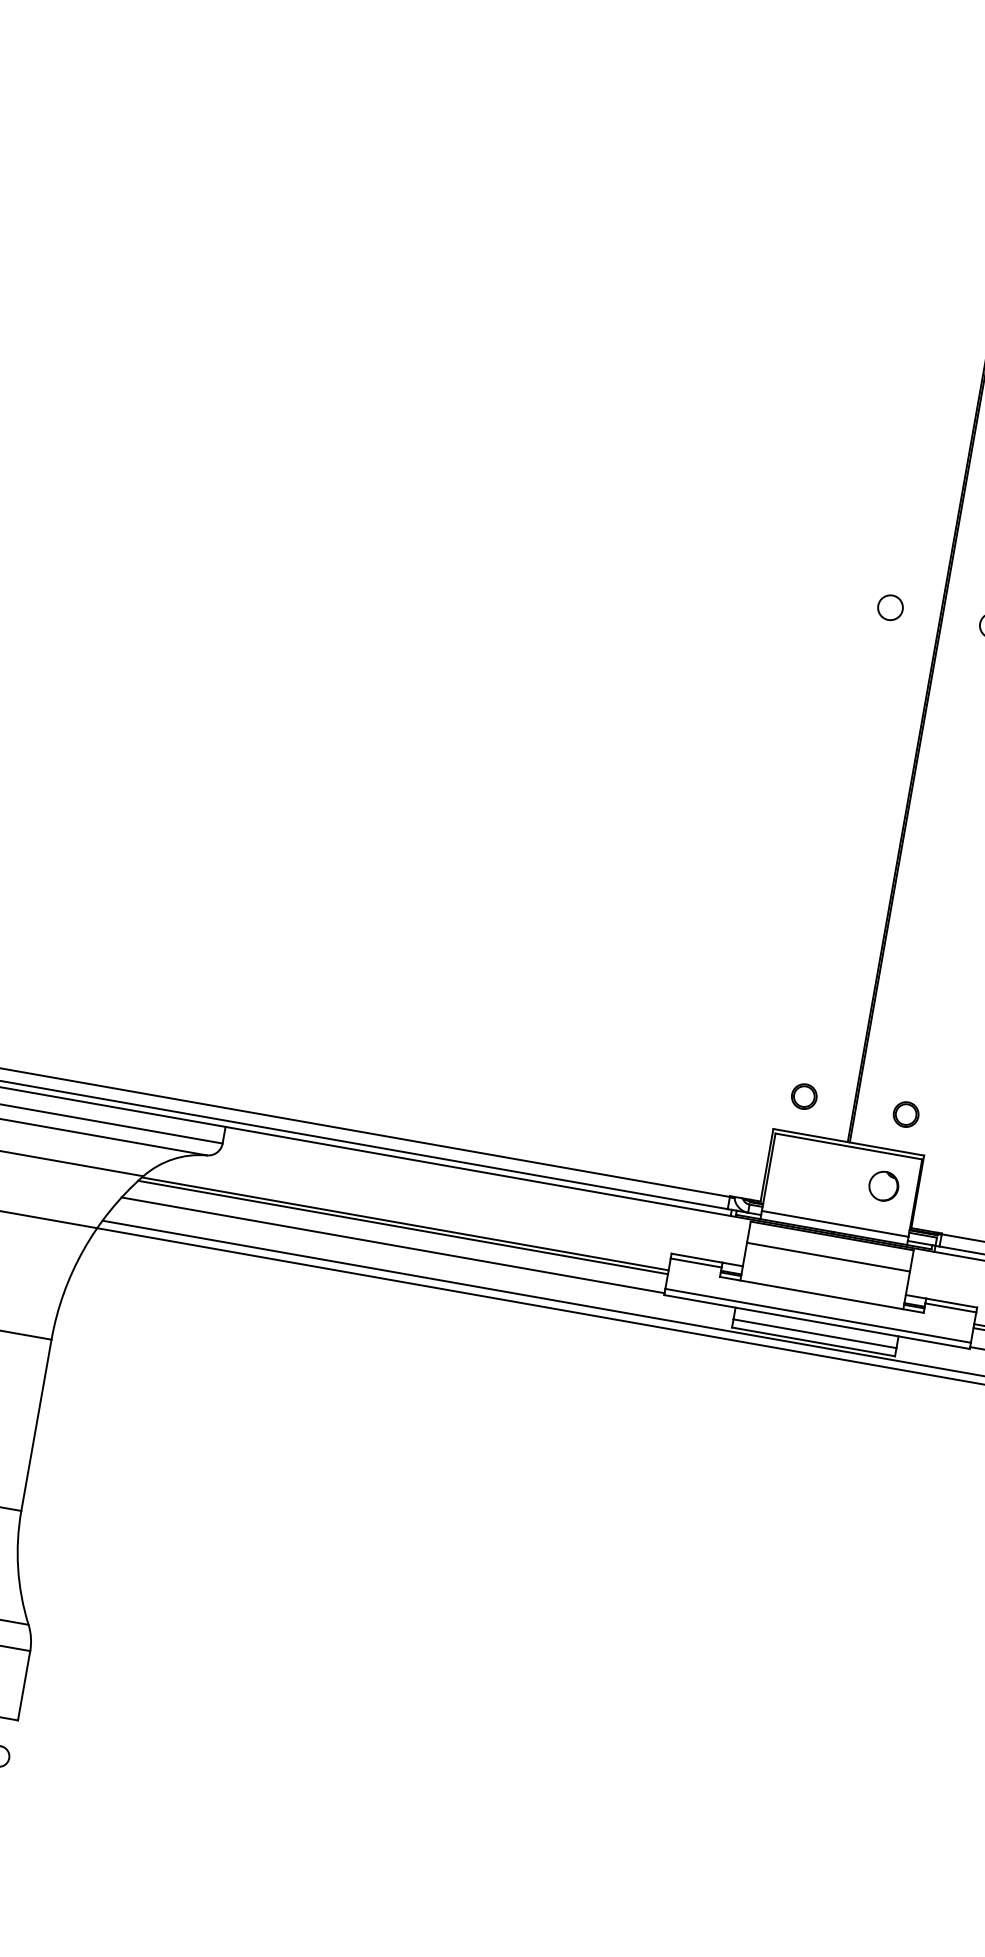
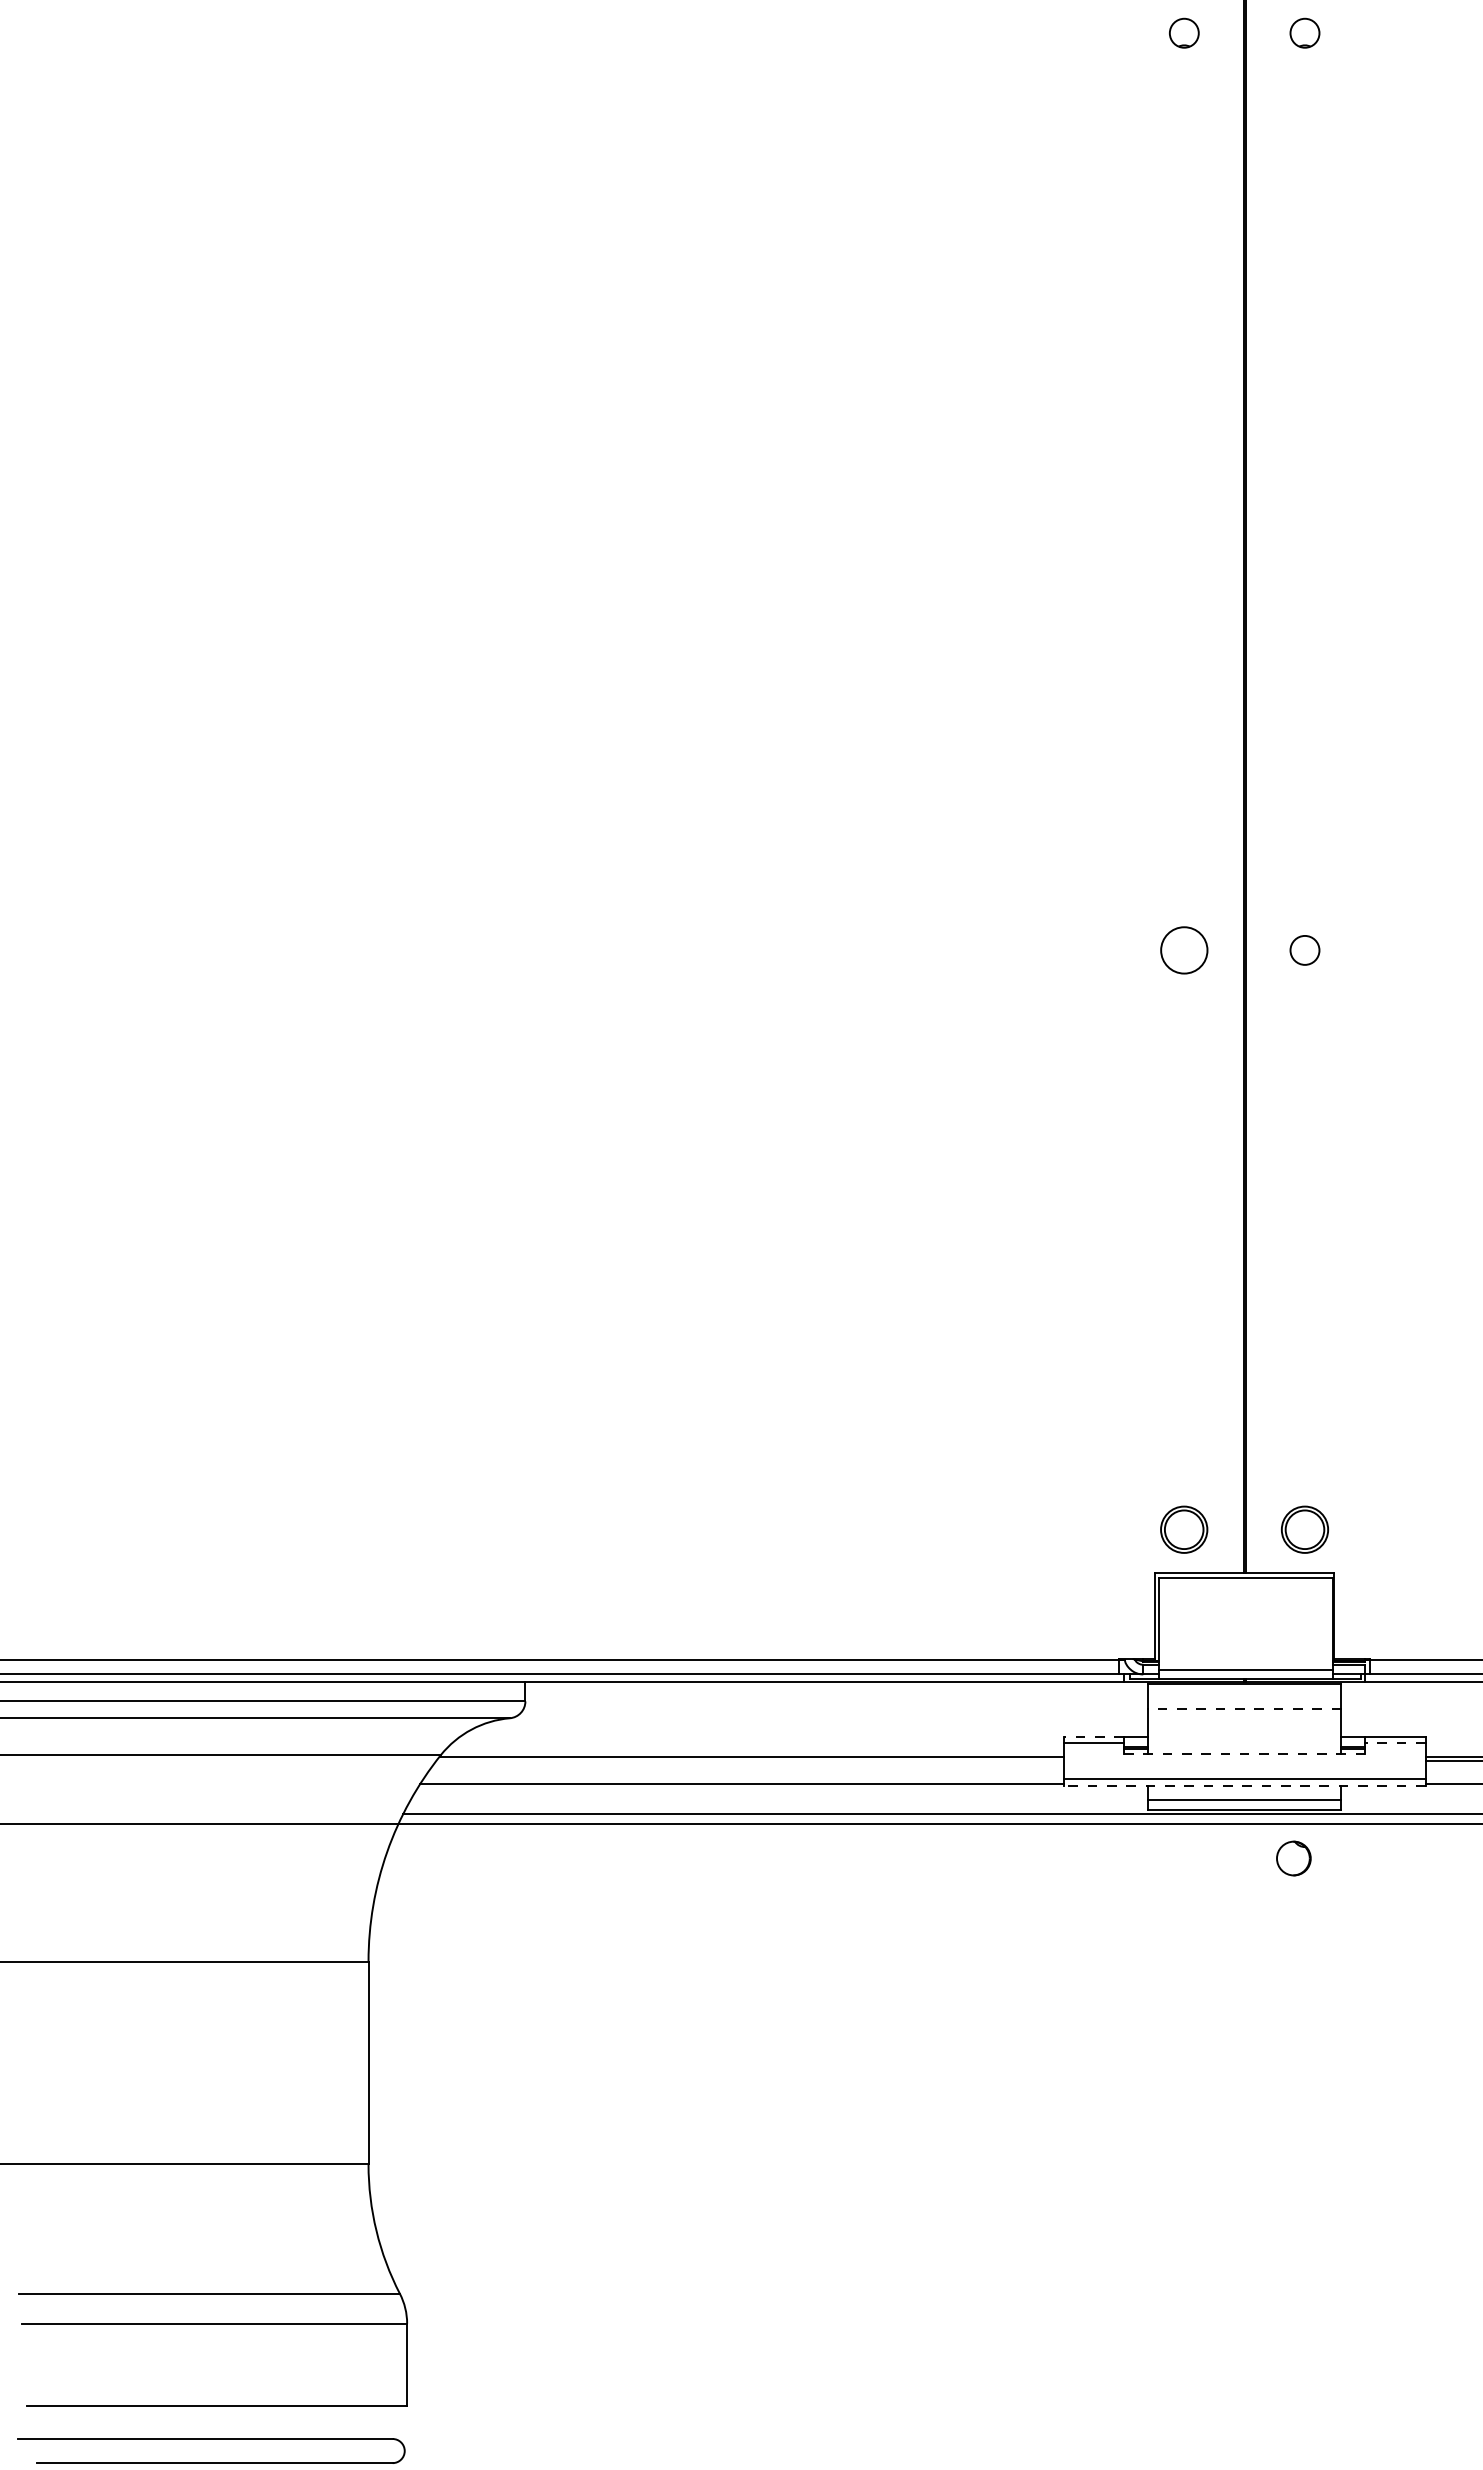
circle: (889, 606) -> (1183, 949), size x1.6
part: (804, 1096) -> (1184, 1529), size x1.6
part: (905, 1114) -> (1304, 1529), size x1.6
part: (883, 1186) -> (1293, 1858), moved
line: (402, 1227) -> (749, 1761), removed
line: (828, 1257) -> (1244, 1709), solid -> dashed
line: (696, 1258) -> (1093, 1737), solid -> dashed
line: (821, 1294) -> (1244, 1753), solid -> dashed
line: (950, 1307) -> (1395, 1742), solid -> dashed
line: (816, 1322) -> (1244, 1786), solid -> dashed

